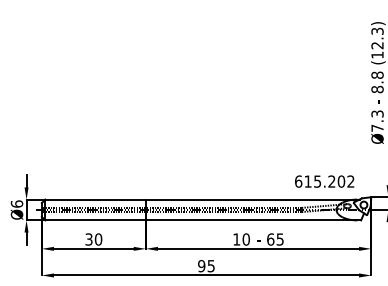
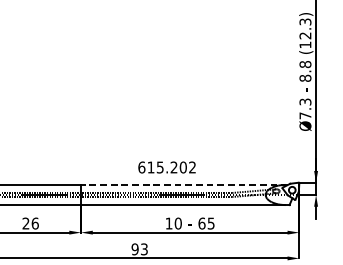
text: (324, 181) -> (166, 167), moved
line: (252, 199) -> (184, 184), solid -> dashed
text: (93, 239) -> (30, 223), 30 -> 26
text: (211, 265) -> (144, 248), 95 -> 93

